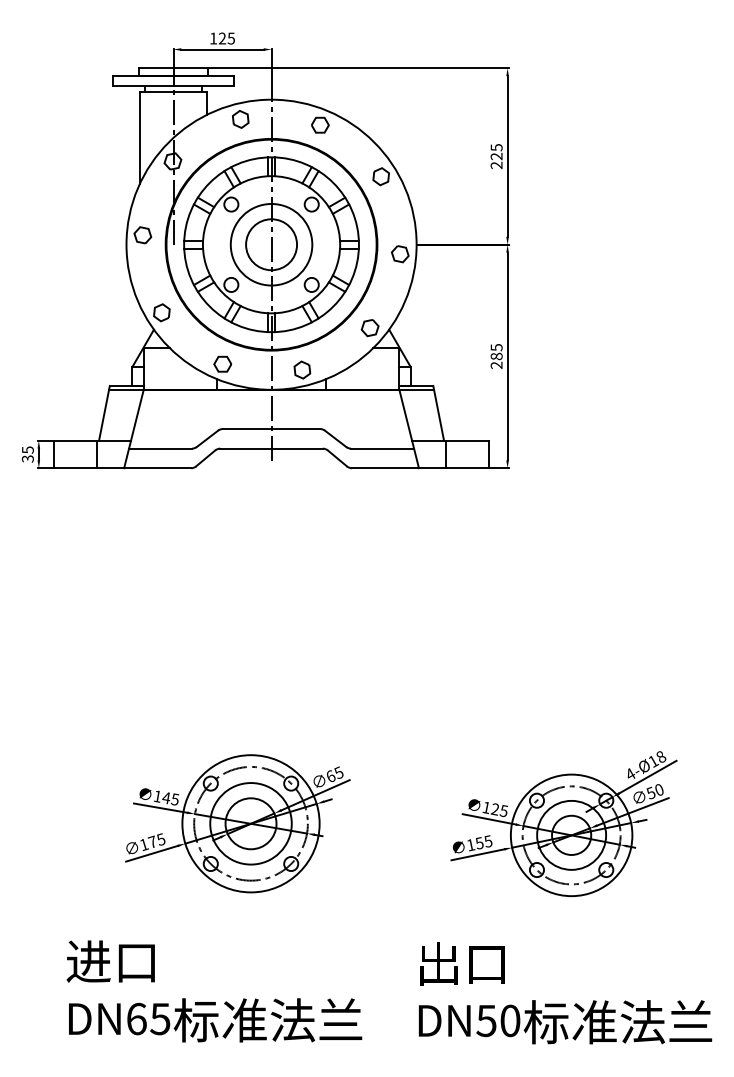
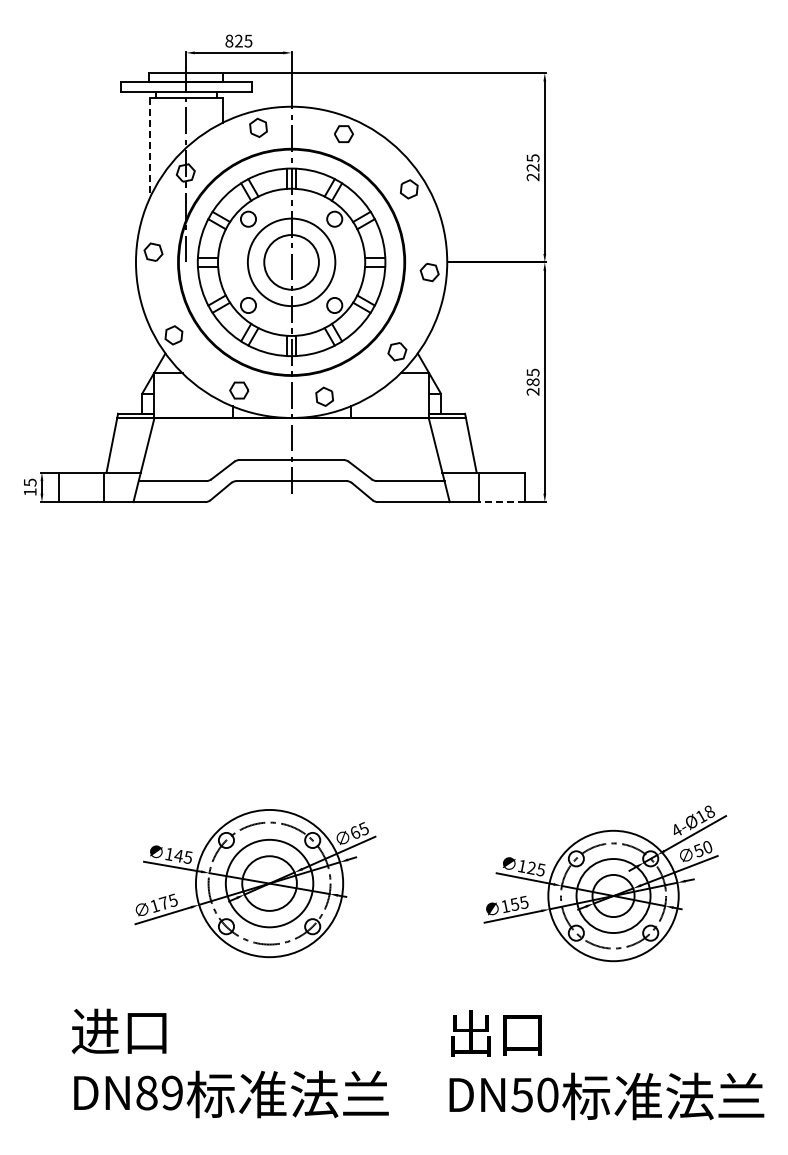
text: (213, 37) -> (229, 40), 125 -> 825
line: (140, 138) -> (150, 148), solid -> dashed
text: (27, 459) -> (29, 492), 35 -> 15
line: (467, 468) -> (501, 502), solid -> dashed
text: (148, 1018) -> (159, 1092), DN65 -> DN89

